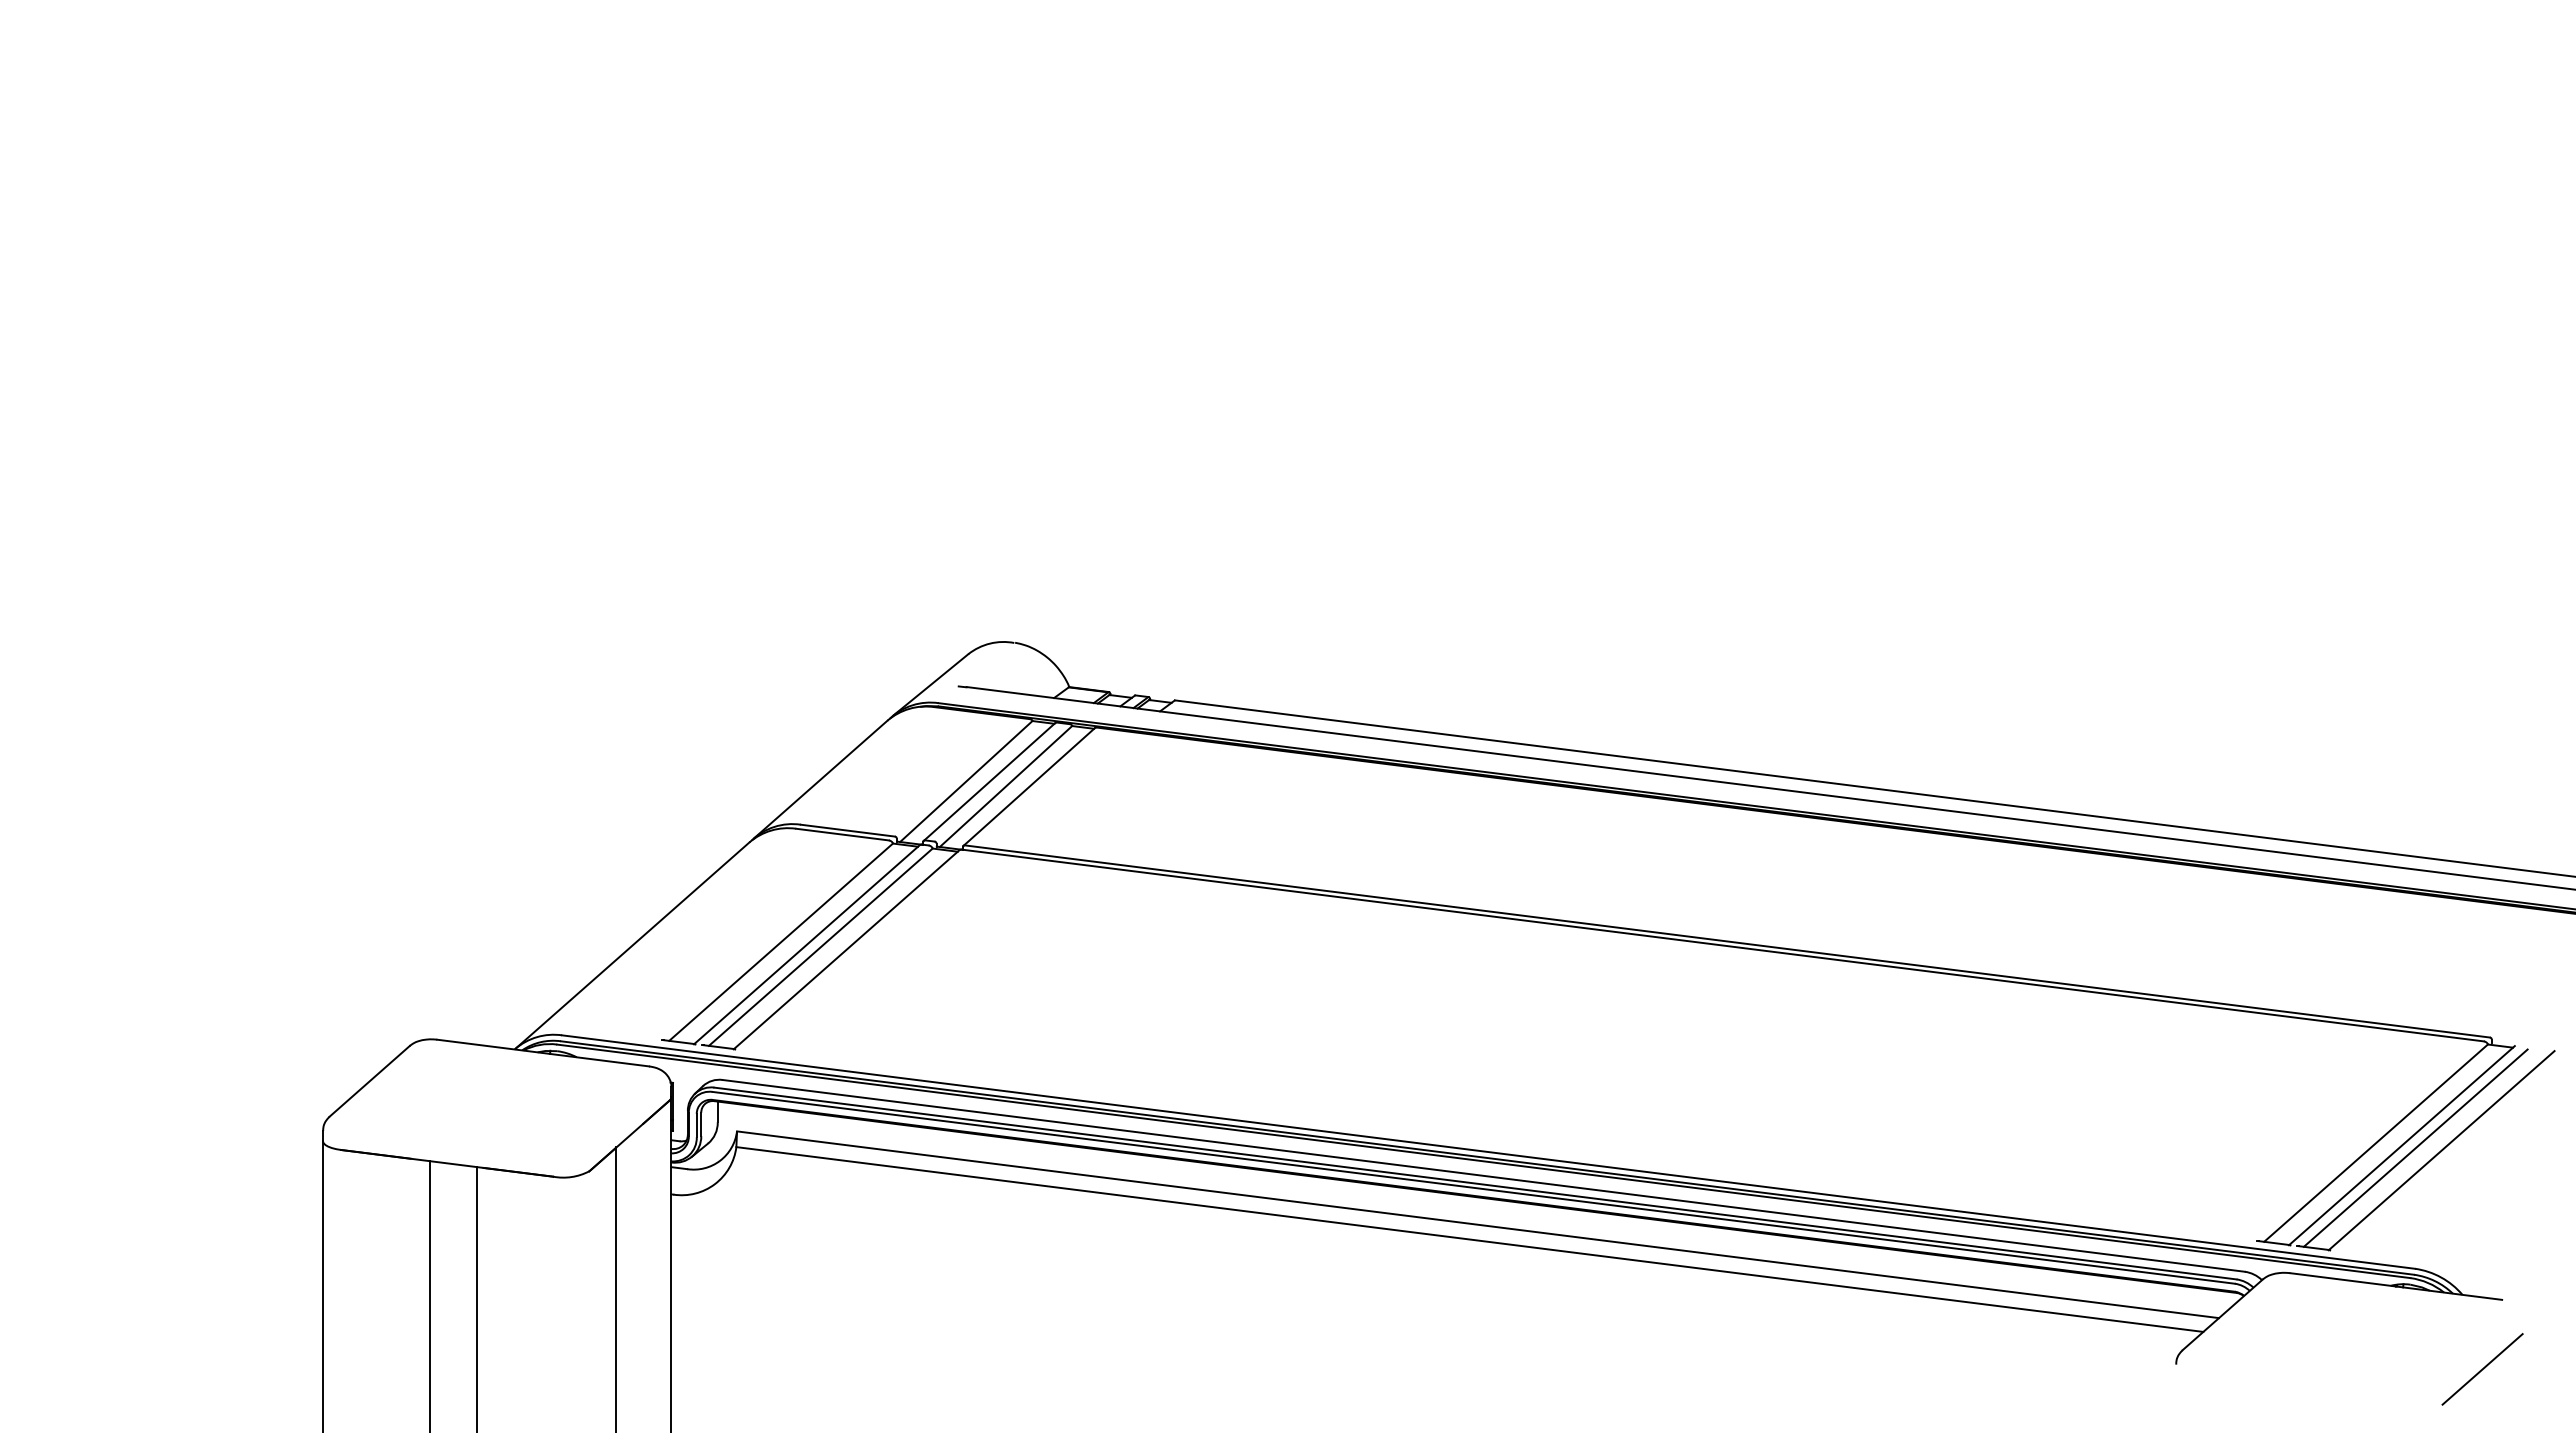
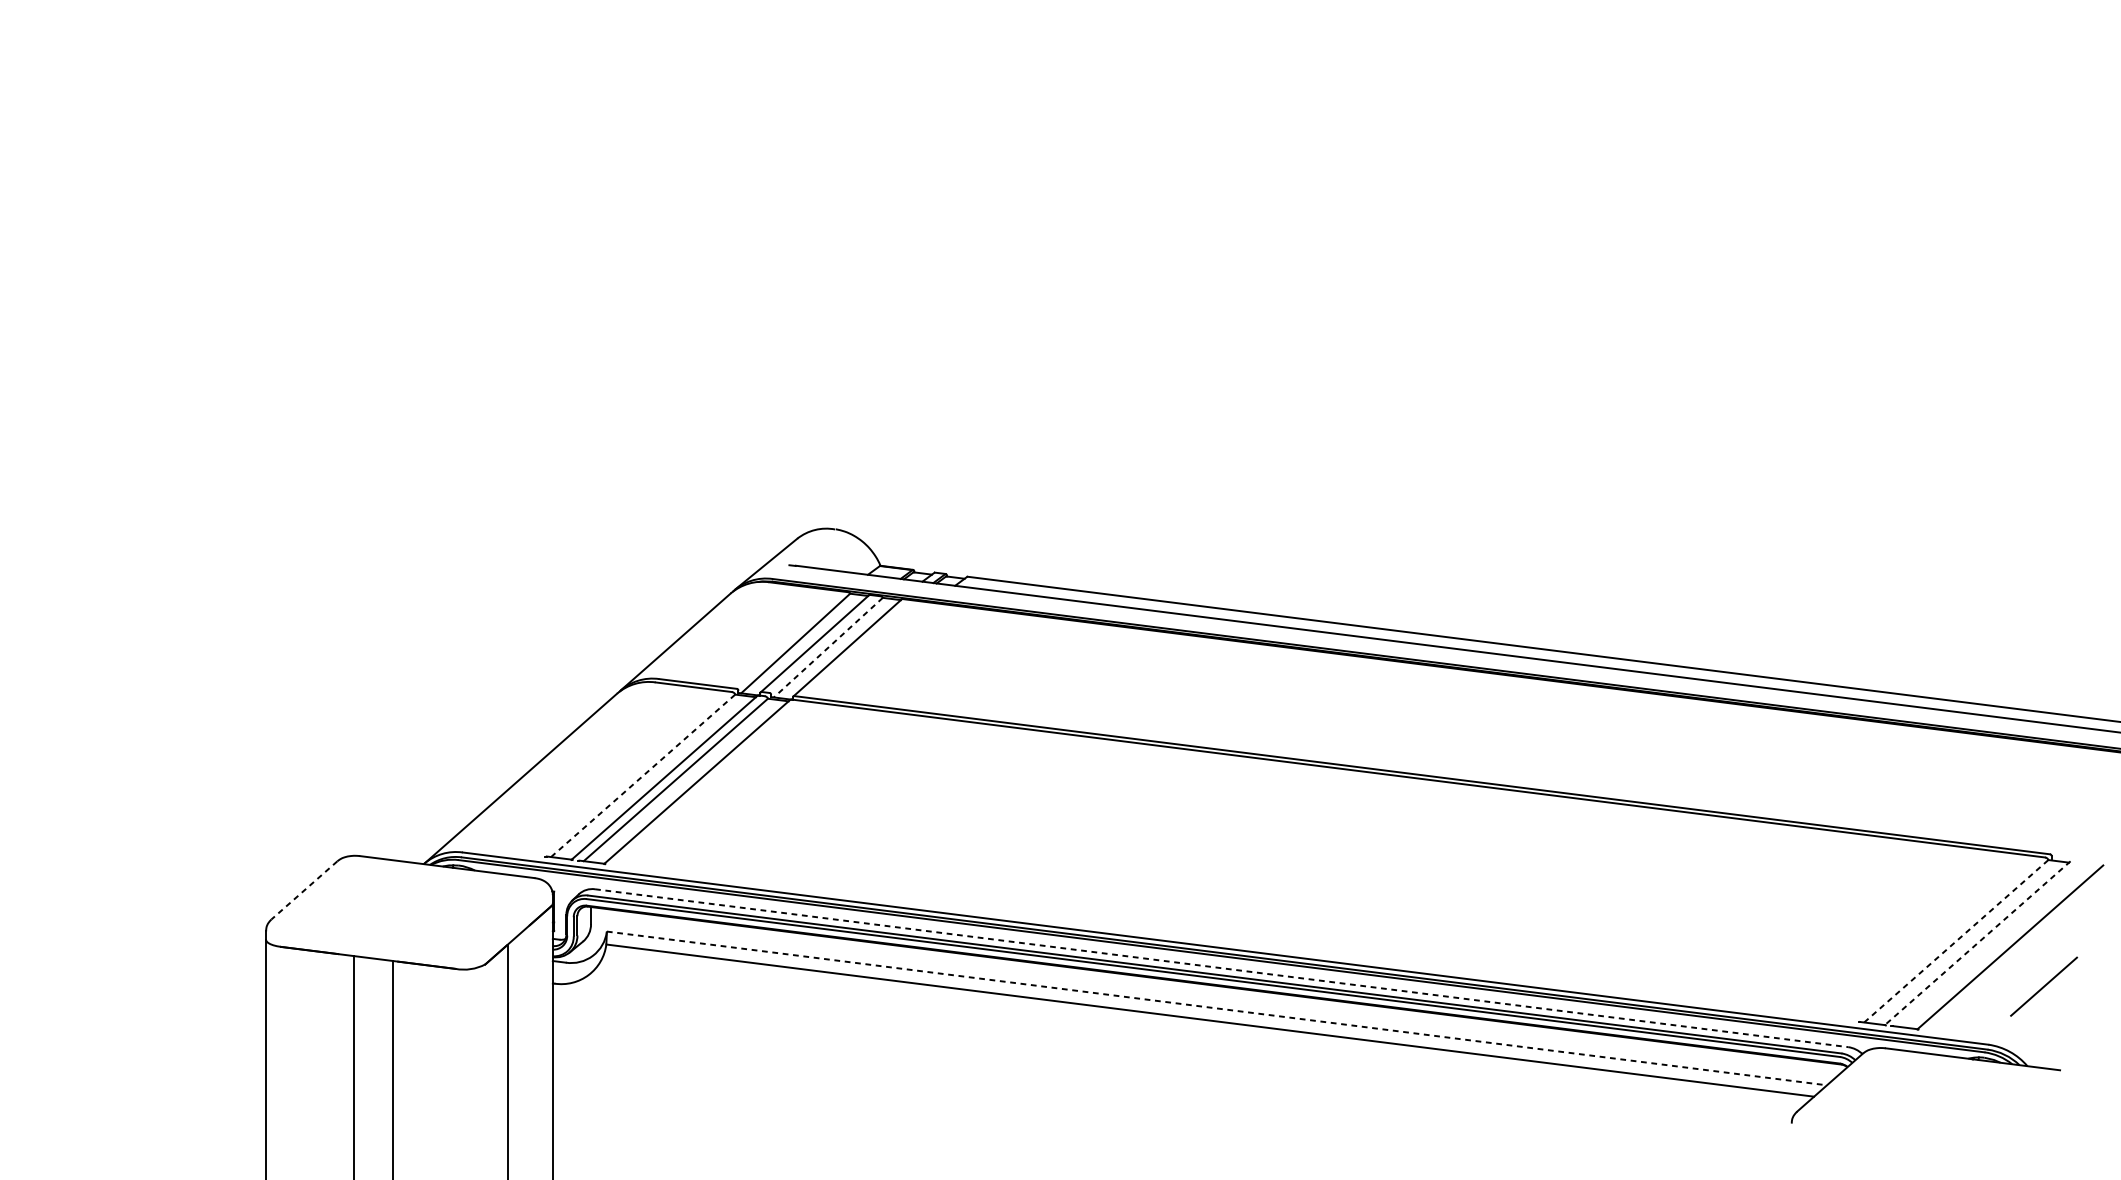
line: (1006, 786) -> (828, 647), solid -> dashed
line: (781, 941) -> (643, 775), solid -> dashed
line: (369, 1081) -> (304, 890), solid -> dashed
line: (2376, 1142) -> (1956, 940), solid -> dashed
line: (2401, 1145) -> (1977, 943), solid -> dashed
line: (2415, 1147) -> (1988, 944), removed
line: (1484, 1175) -> (1222, 967), solid -> dashed
line: (1478, 1224) -> (1217, 1008), solid -> dashed
line: (2482, 1369) -> (2043, 986), moved

